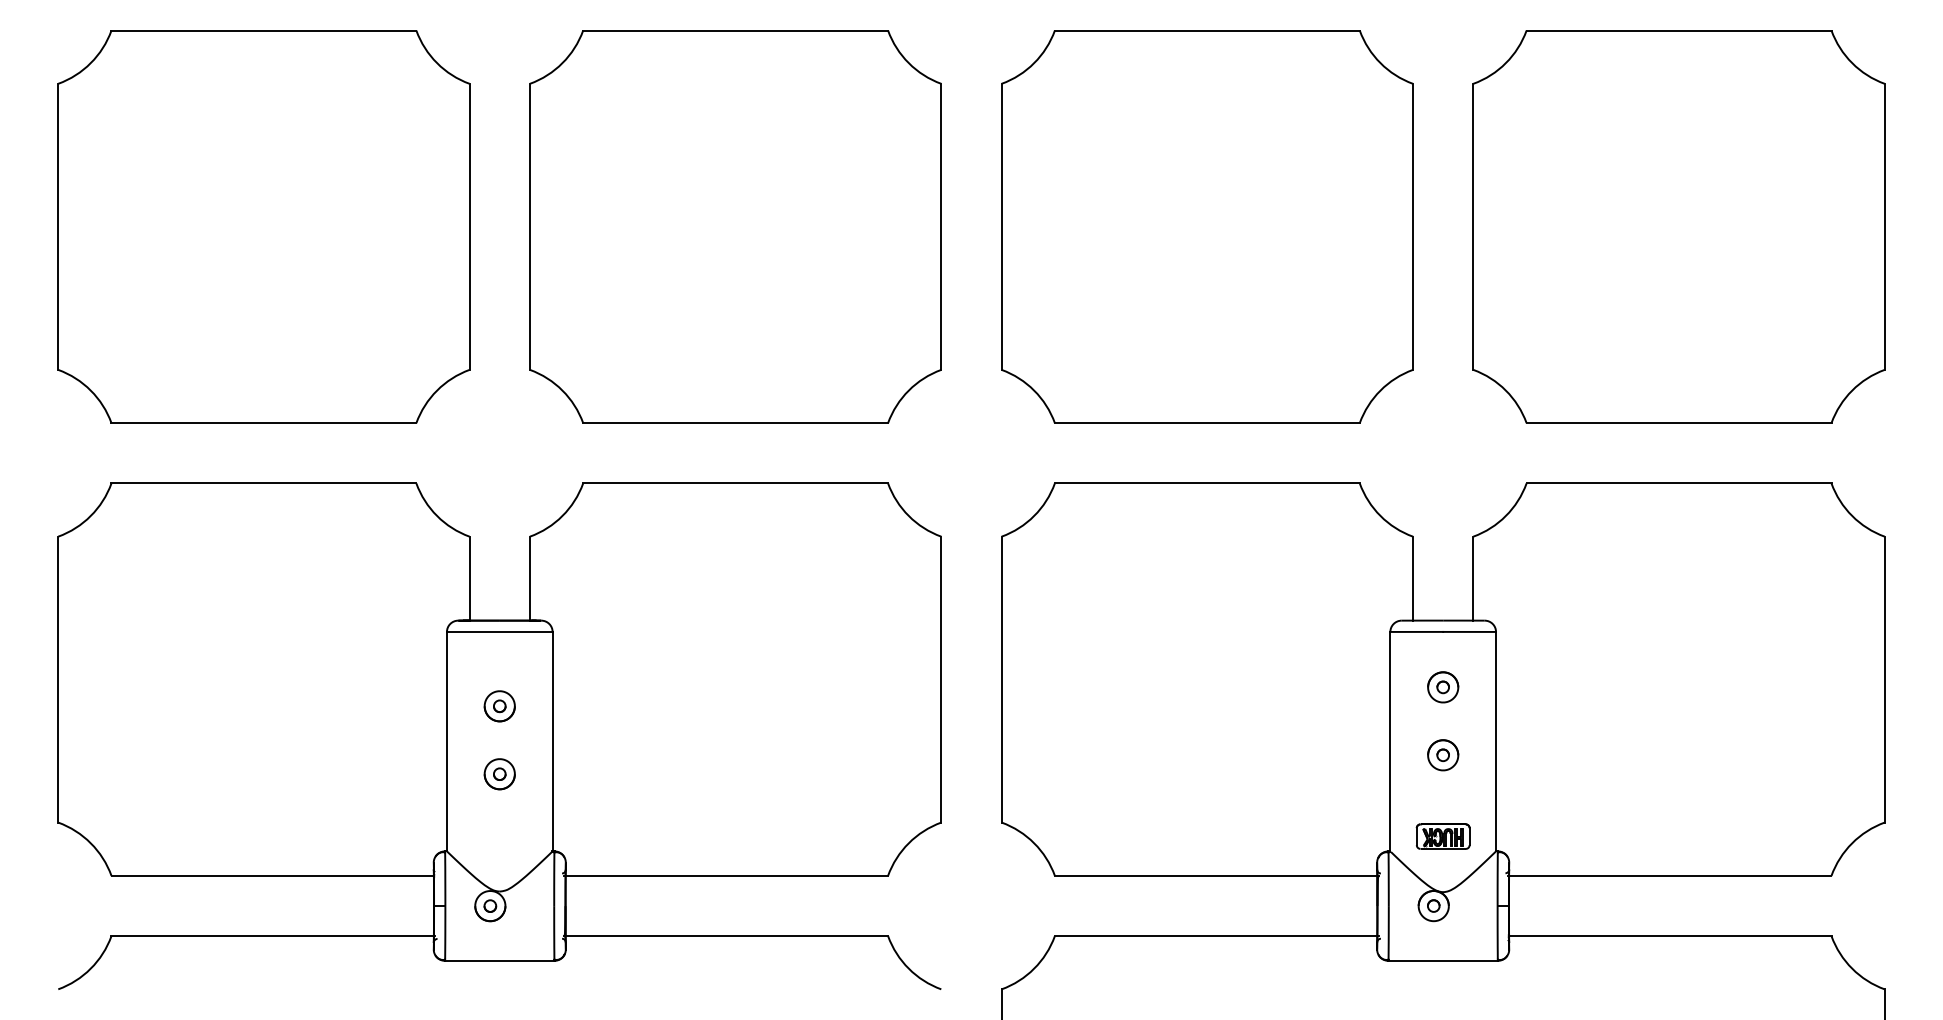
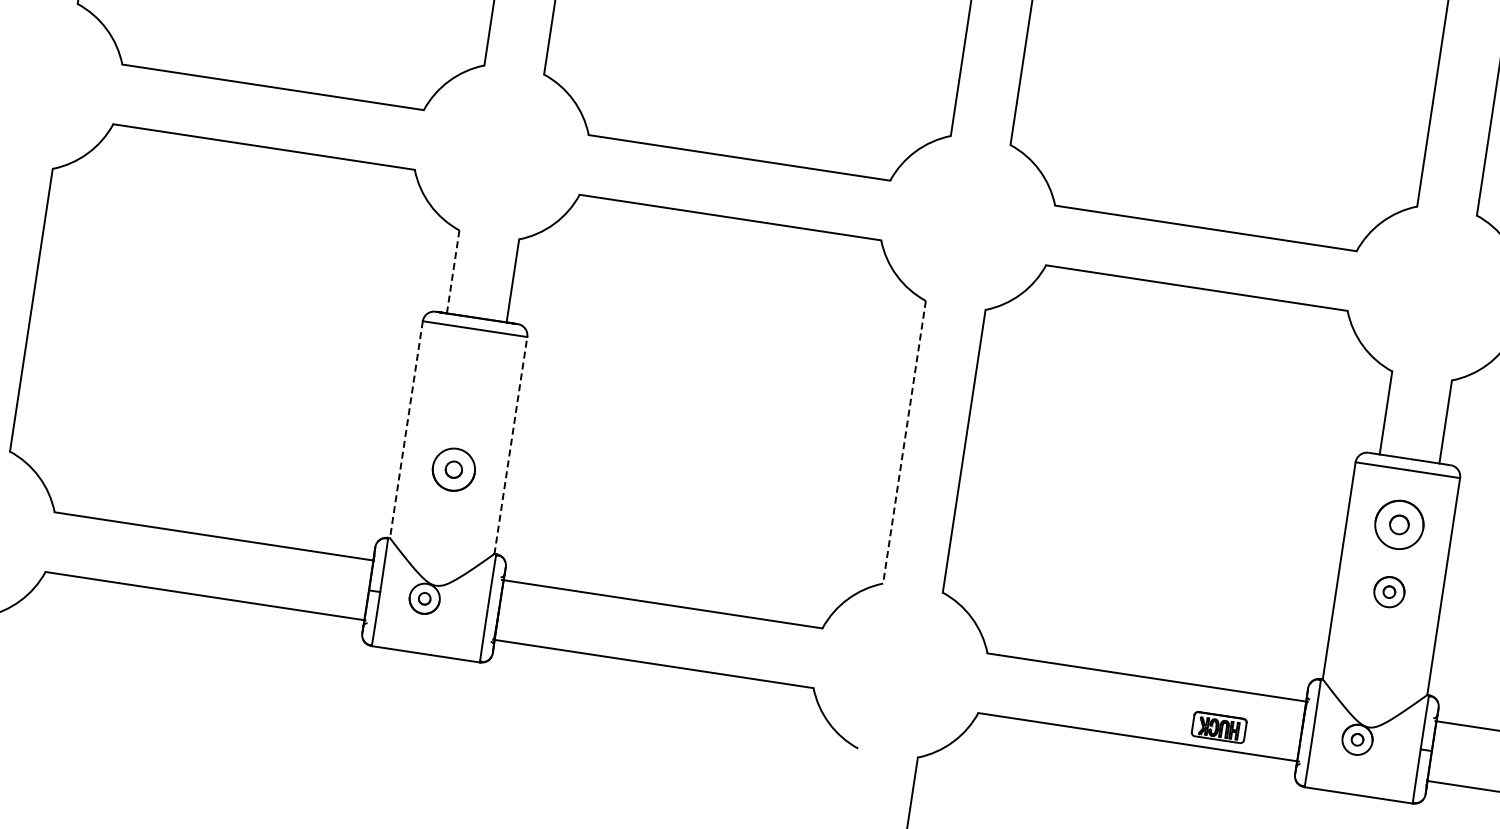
line: (469, 579) -> (452, 272), solid -> dashed
line: (941, 679) -> (904, 442), solid -> dashed
part: (1443, 687) -> (1399, 525), size x1.6
part: (499, 706) -> (463, 402), removed
line: (446, 741) -> (405, 429), solid -> dashed
line: (552, 741) -> (510, 445), solid -> dashed
part: (499, 774) -> (453, 470), size x1.4
part: (1442, 836) -> (1218, 727), moved

